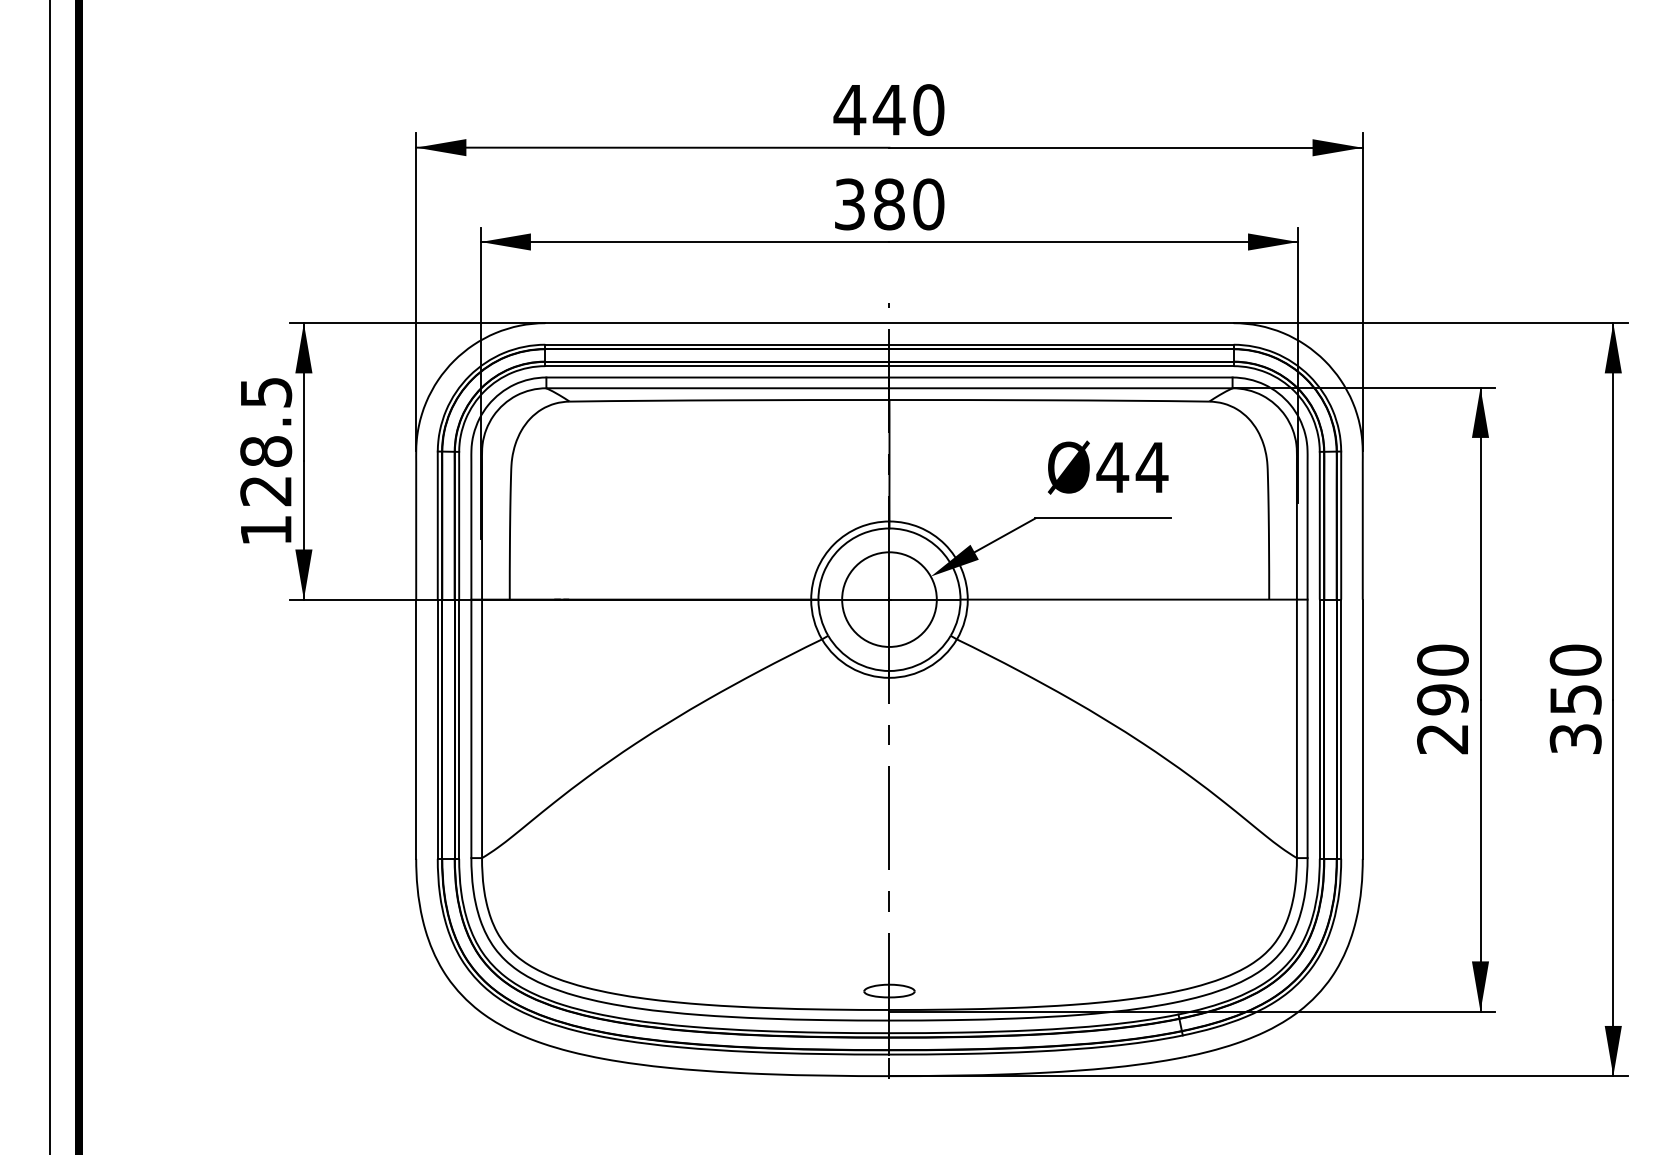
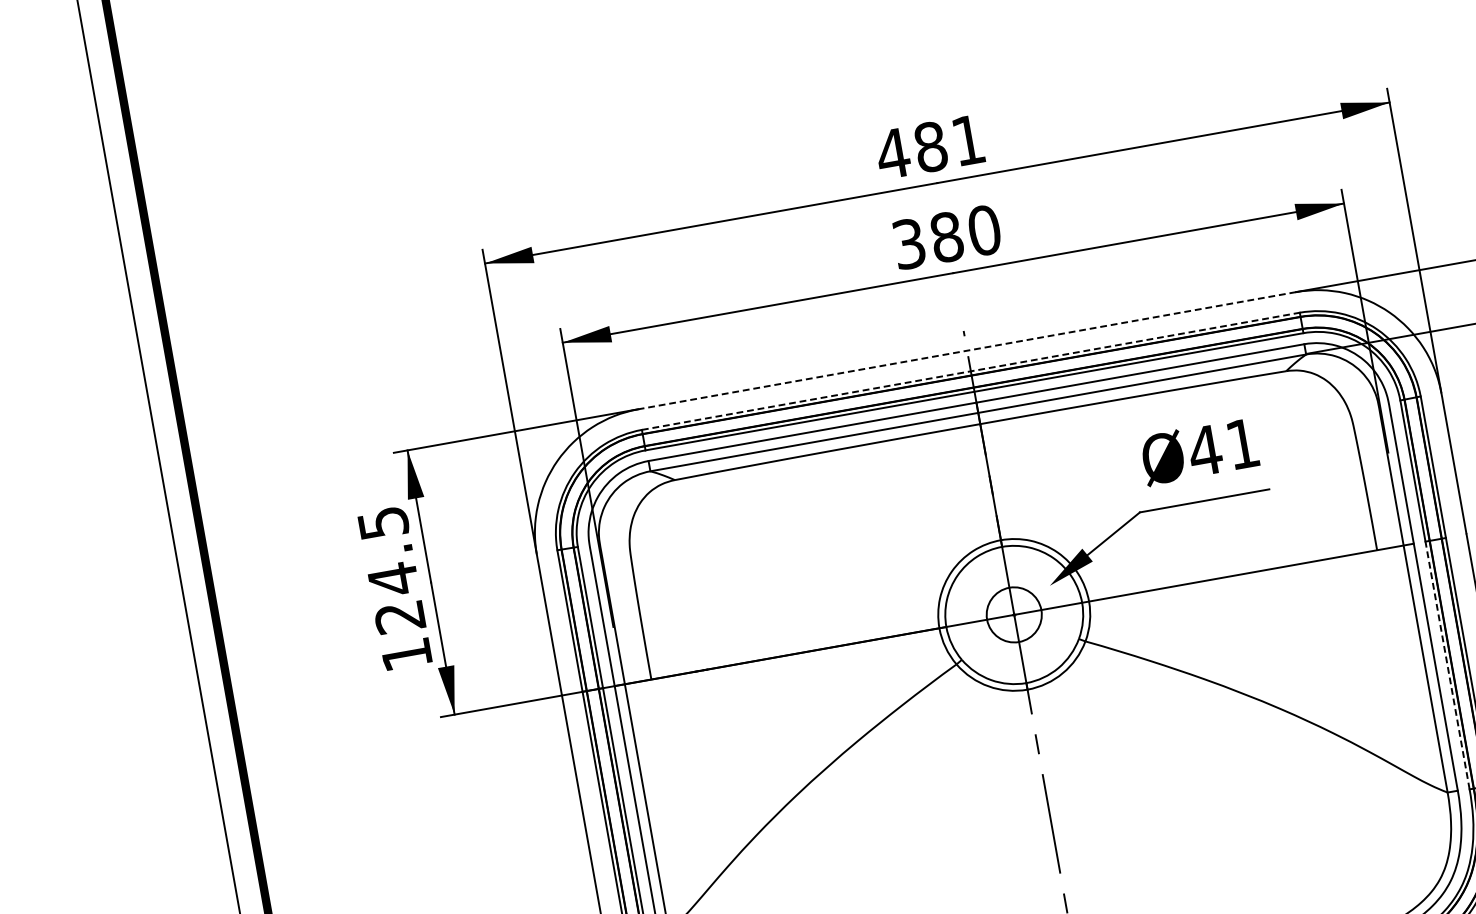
text: (908, 110) -> (949, 144), 440 -> 481
line: (888, 323) -> (966, 351), solid -> dashed
line: (889, 344) -> (970, 371), solid -> dashed
text: (266, 451) -> (393, 579), 128.5 -> 124.5
text: (1151, 467) -> (1242, 444), Ø44 -> Ø41
circle: (889, 599) -> (1014, 614), size x0.6
line: (1319, 729) -> (1447, 665), solid -> dashed

